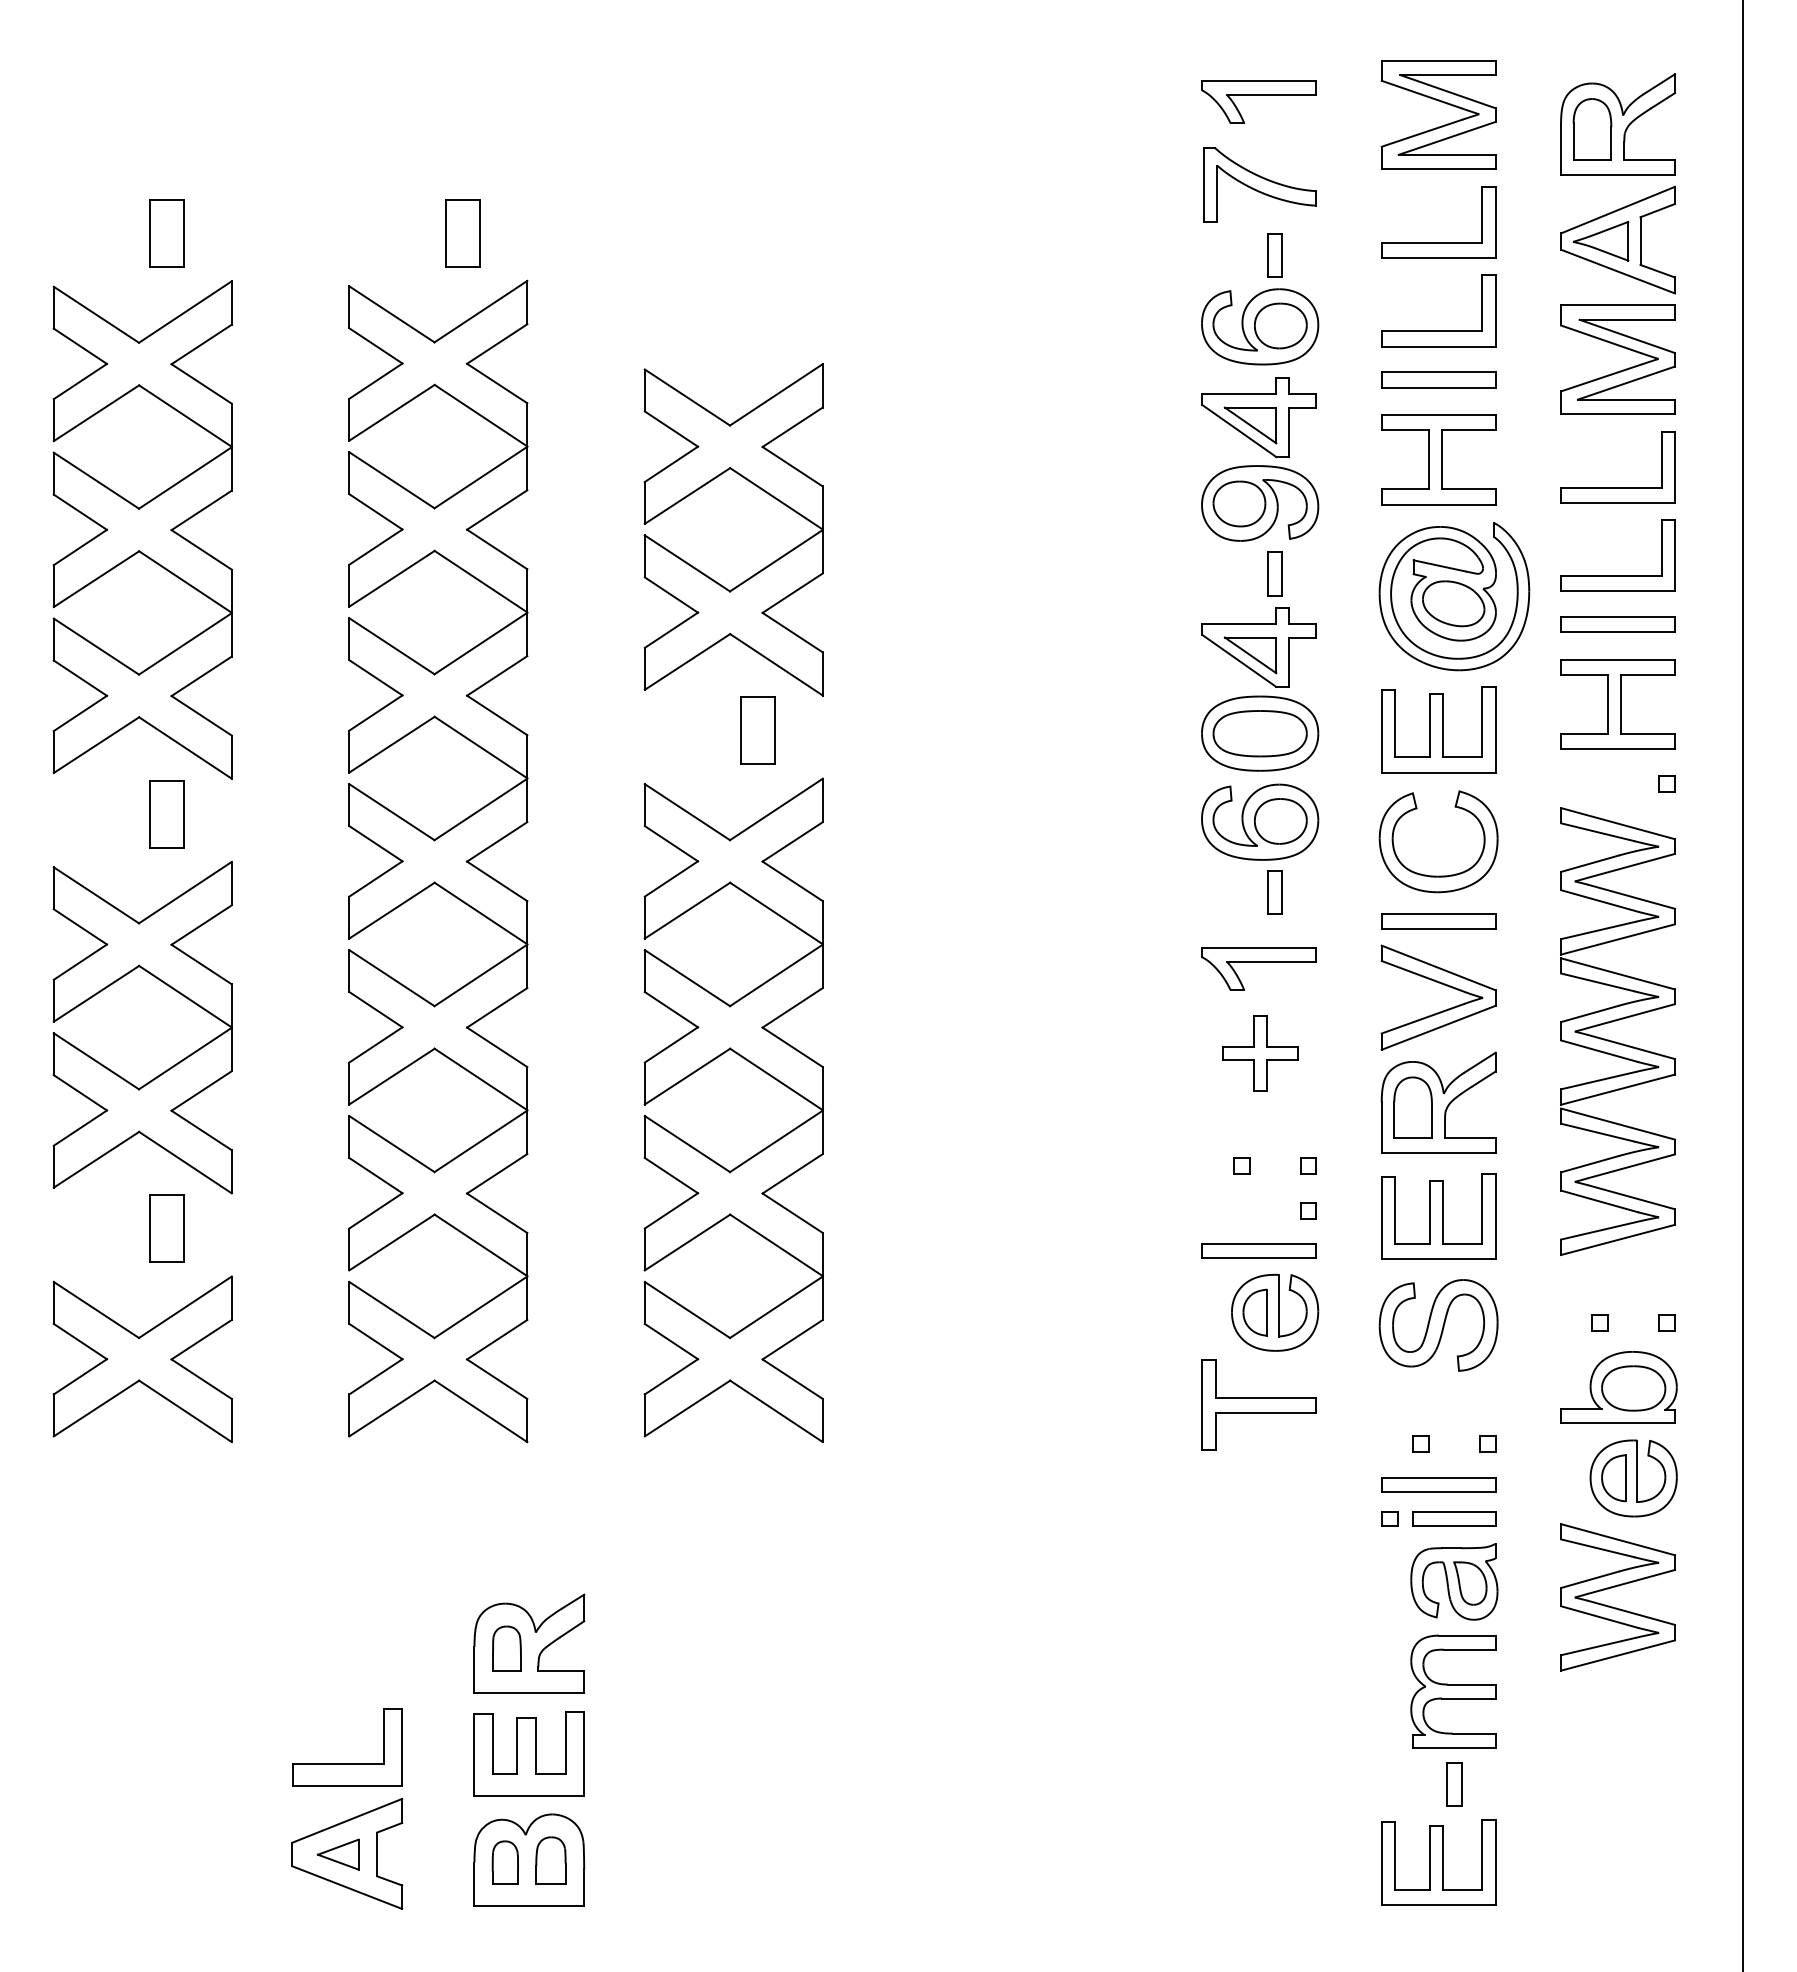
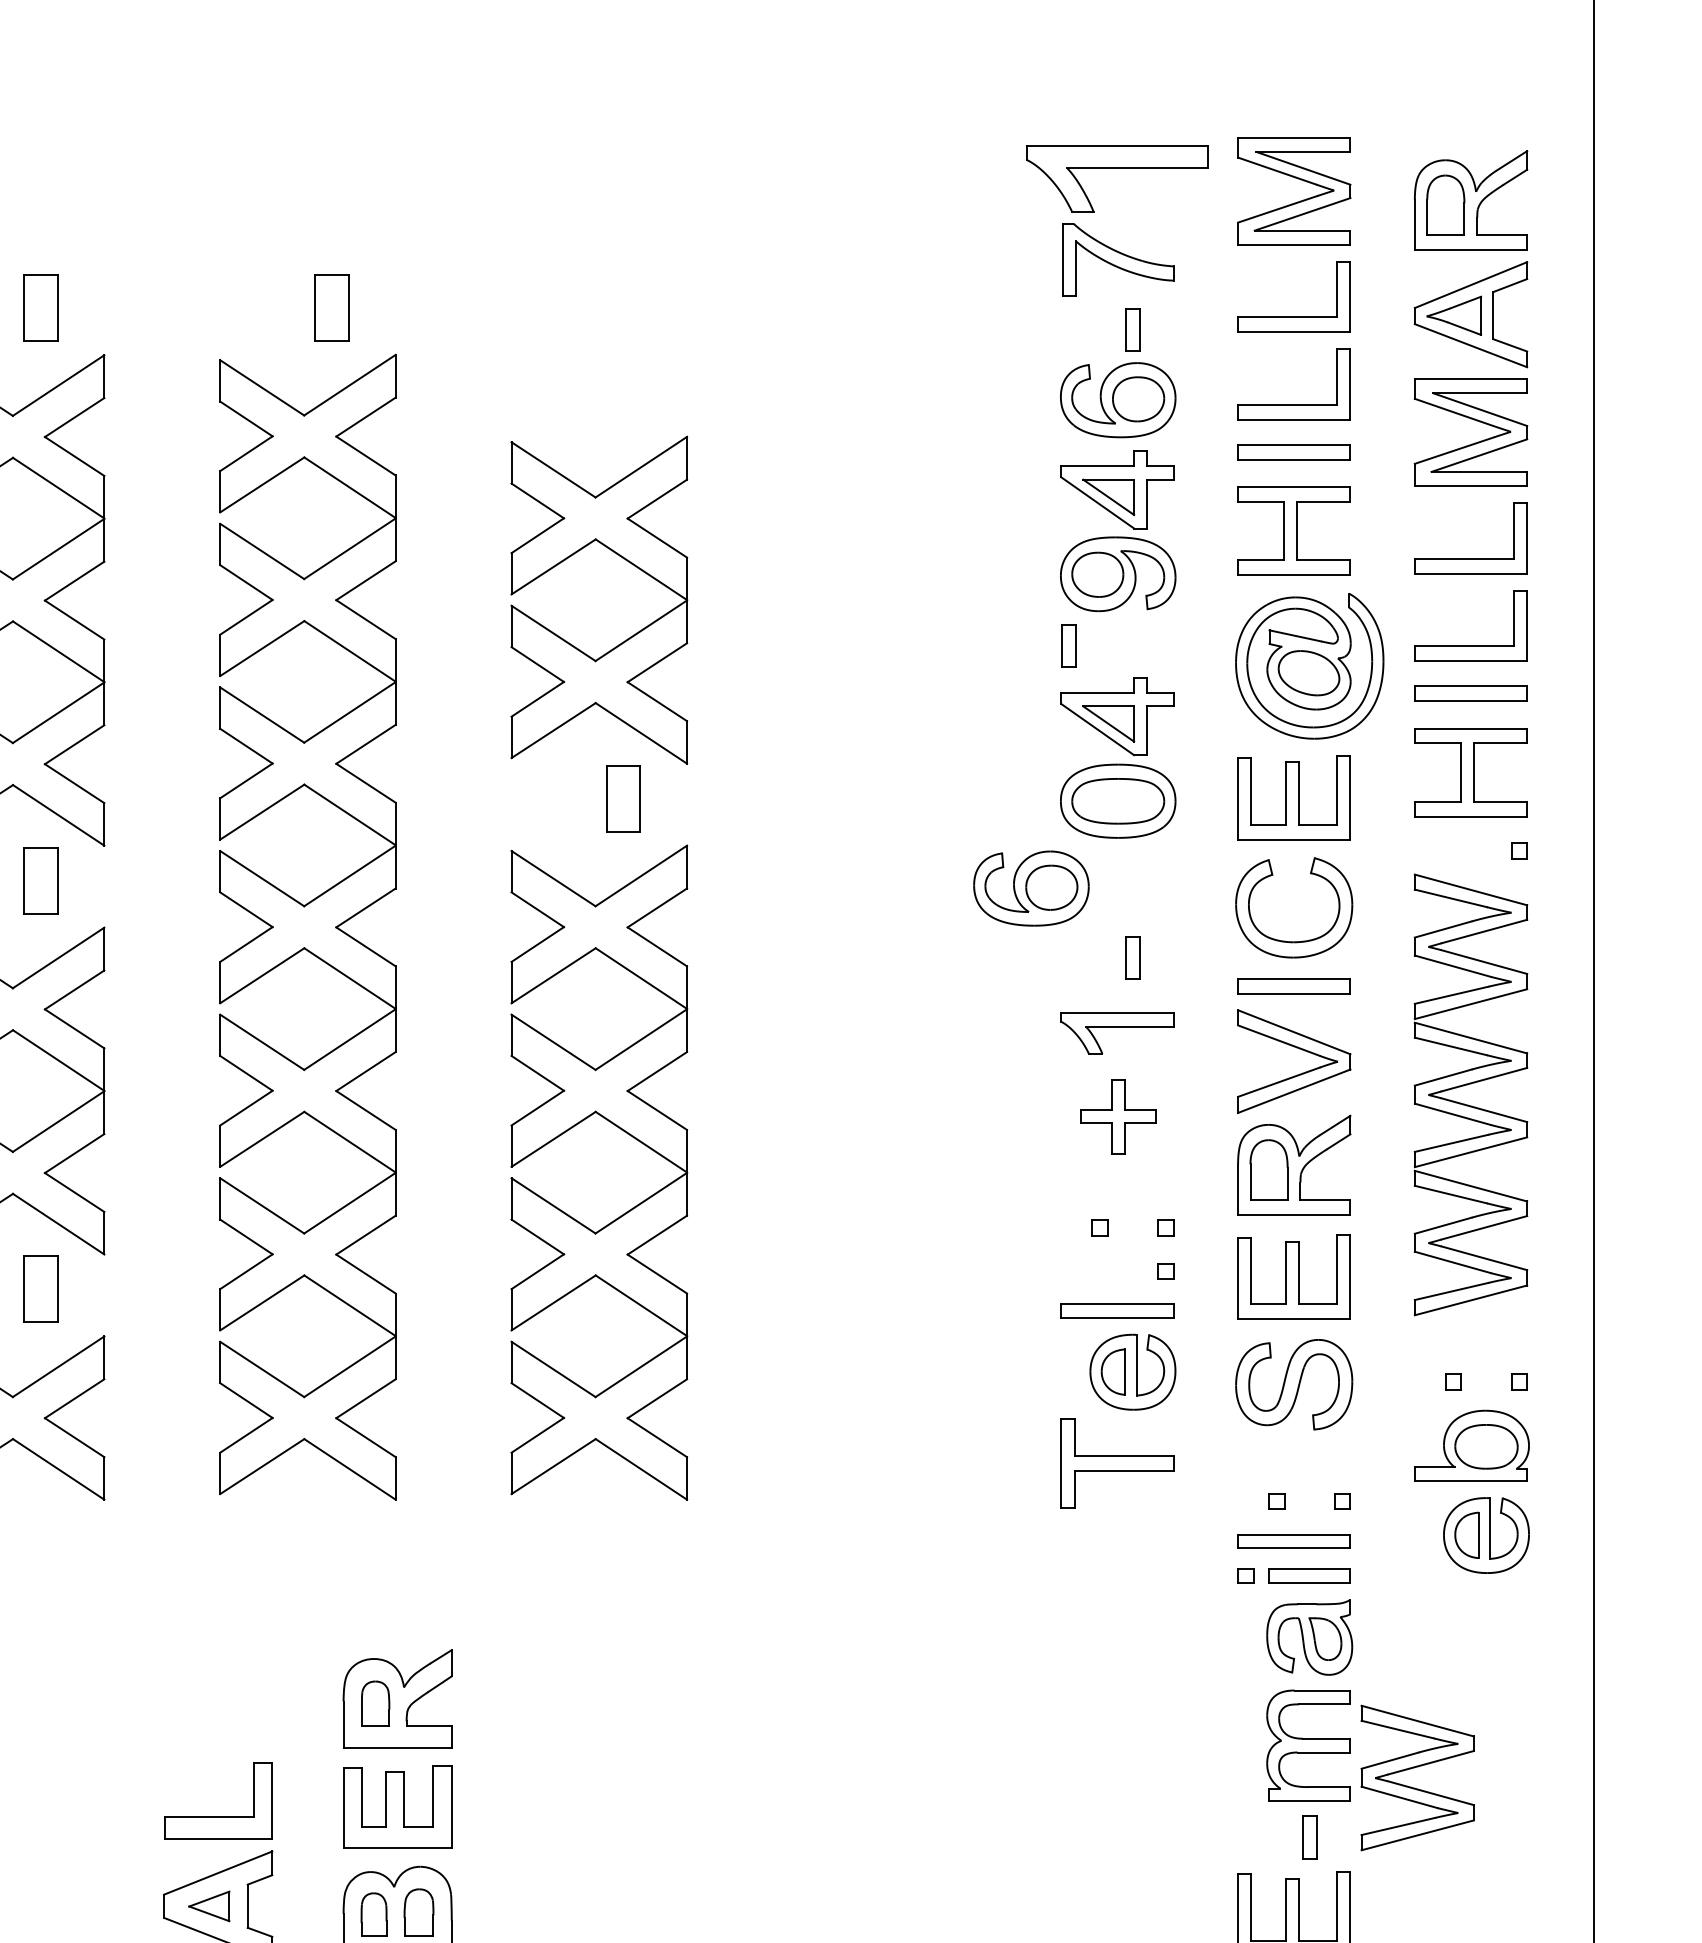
part: (1258, 101) -> (1116, 177), size x1.6
part: (1274, 573) -> (1068, 645), moved
part: (1260, 821) -> (1031, 887), moved
part: (1613, 1606) -> (1413, 1786), moved

